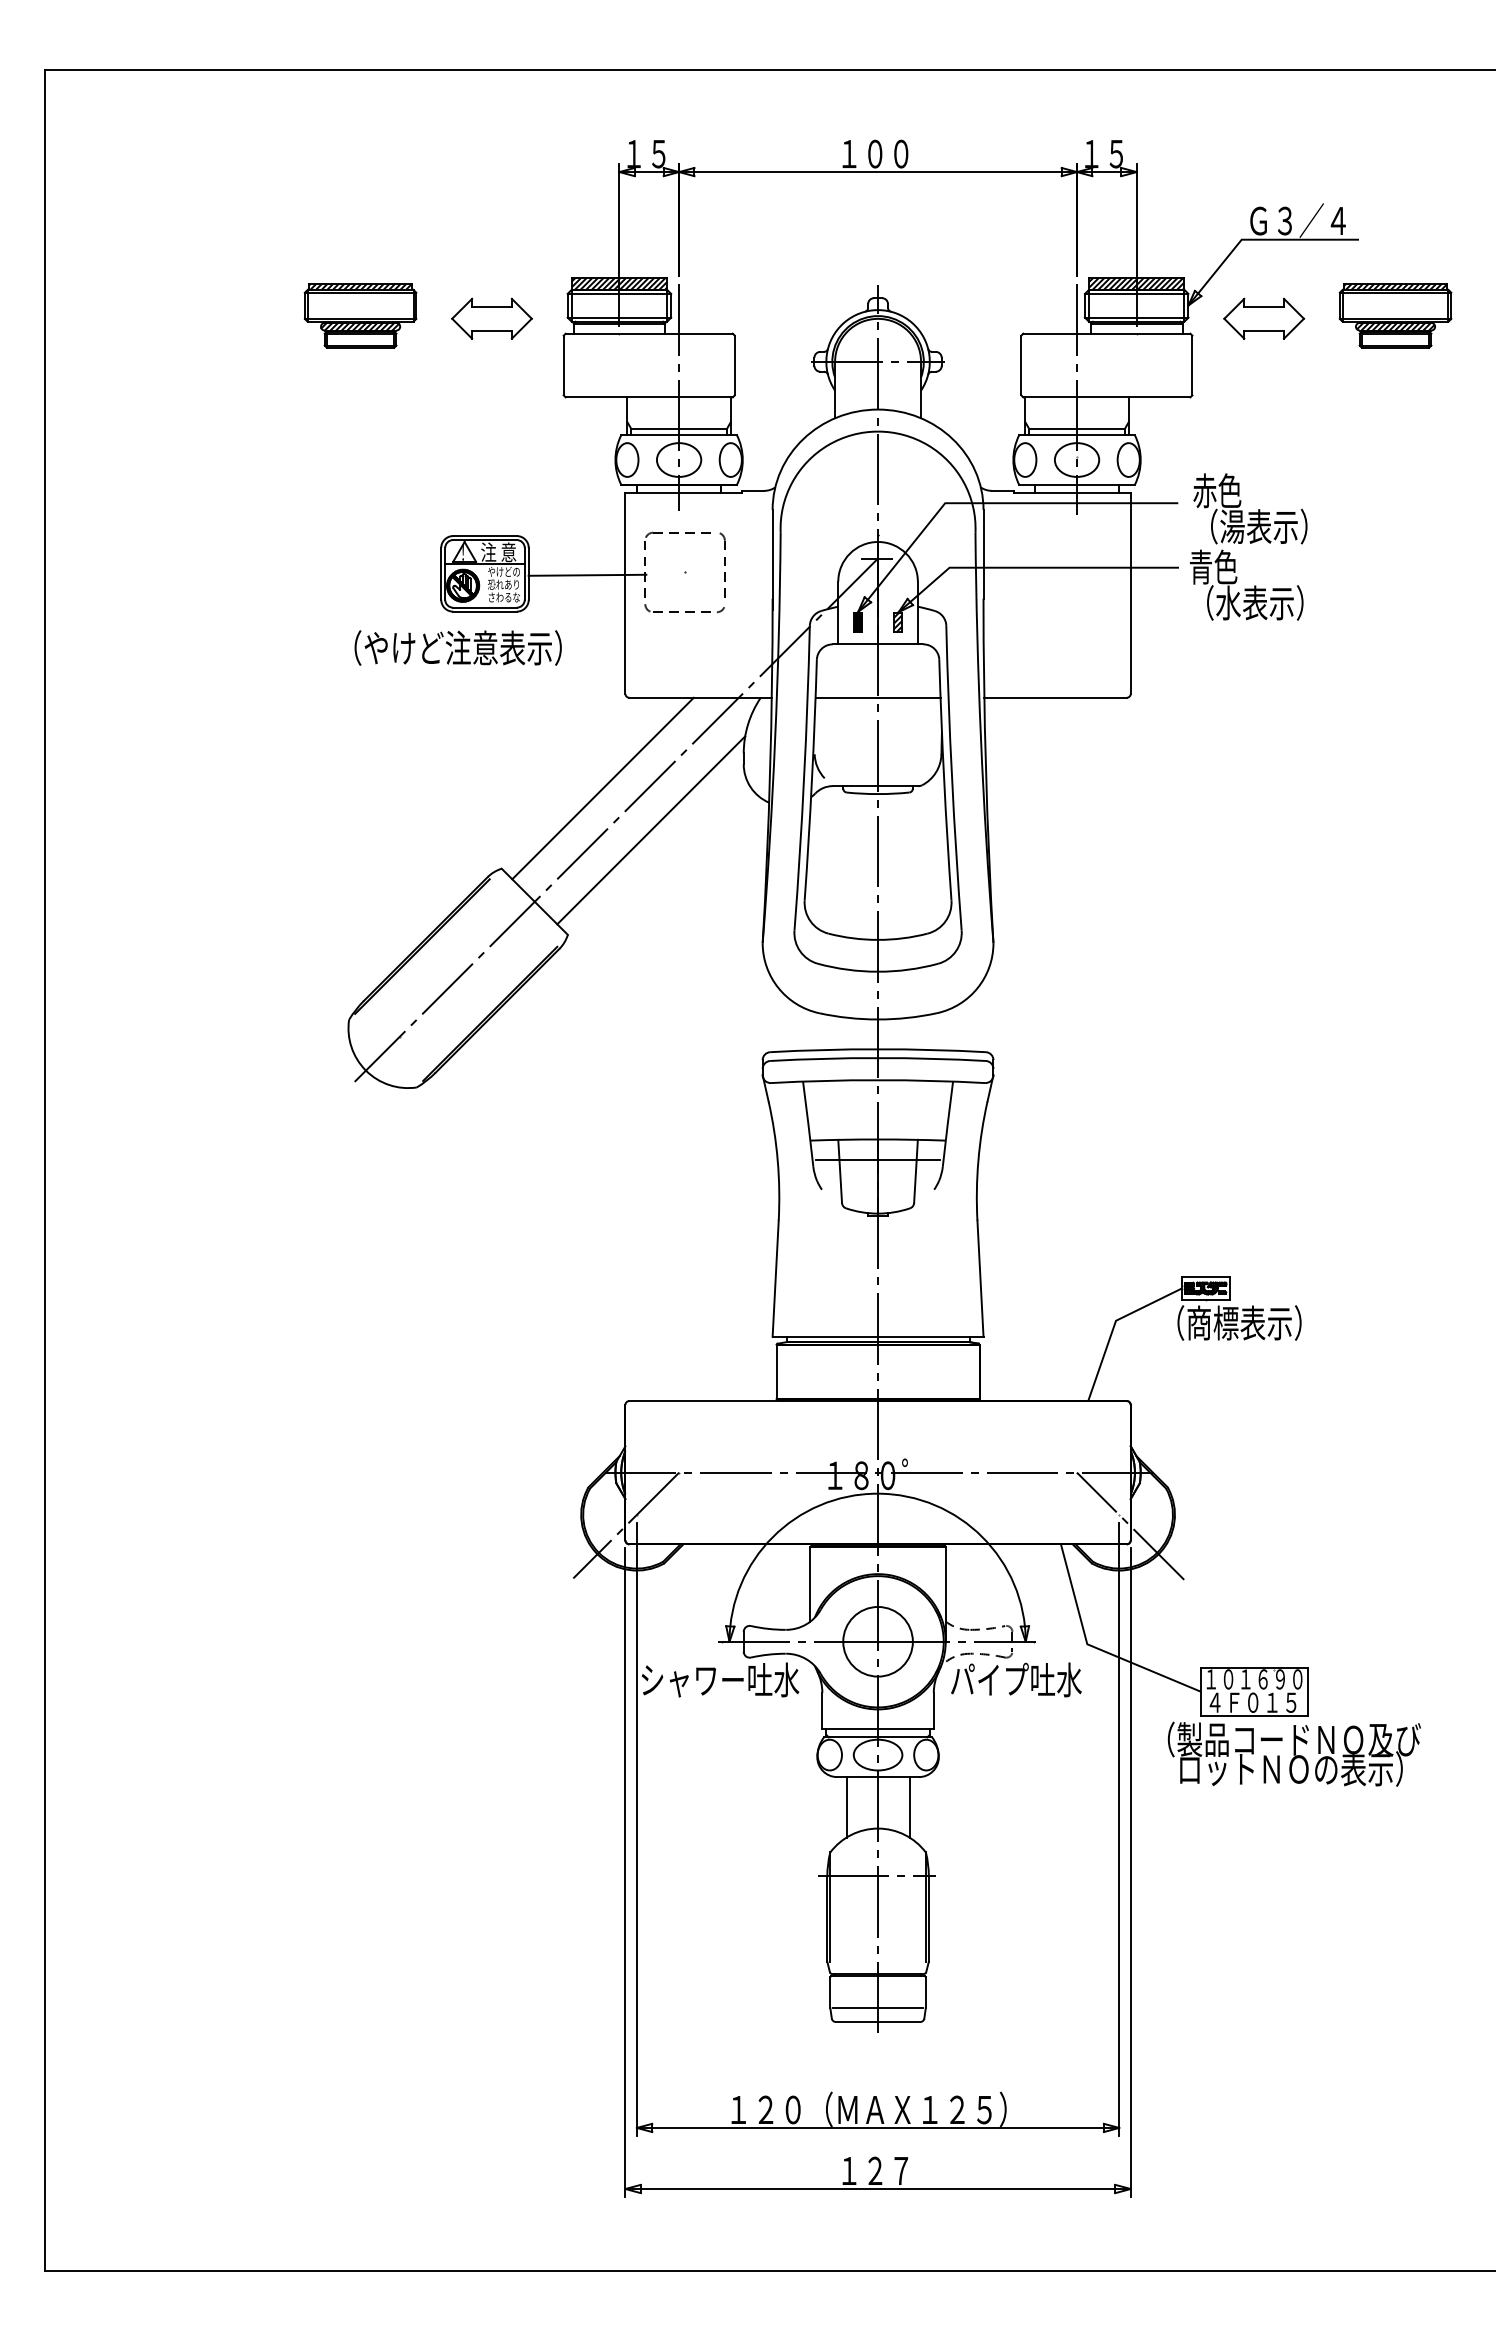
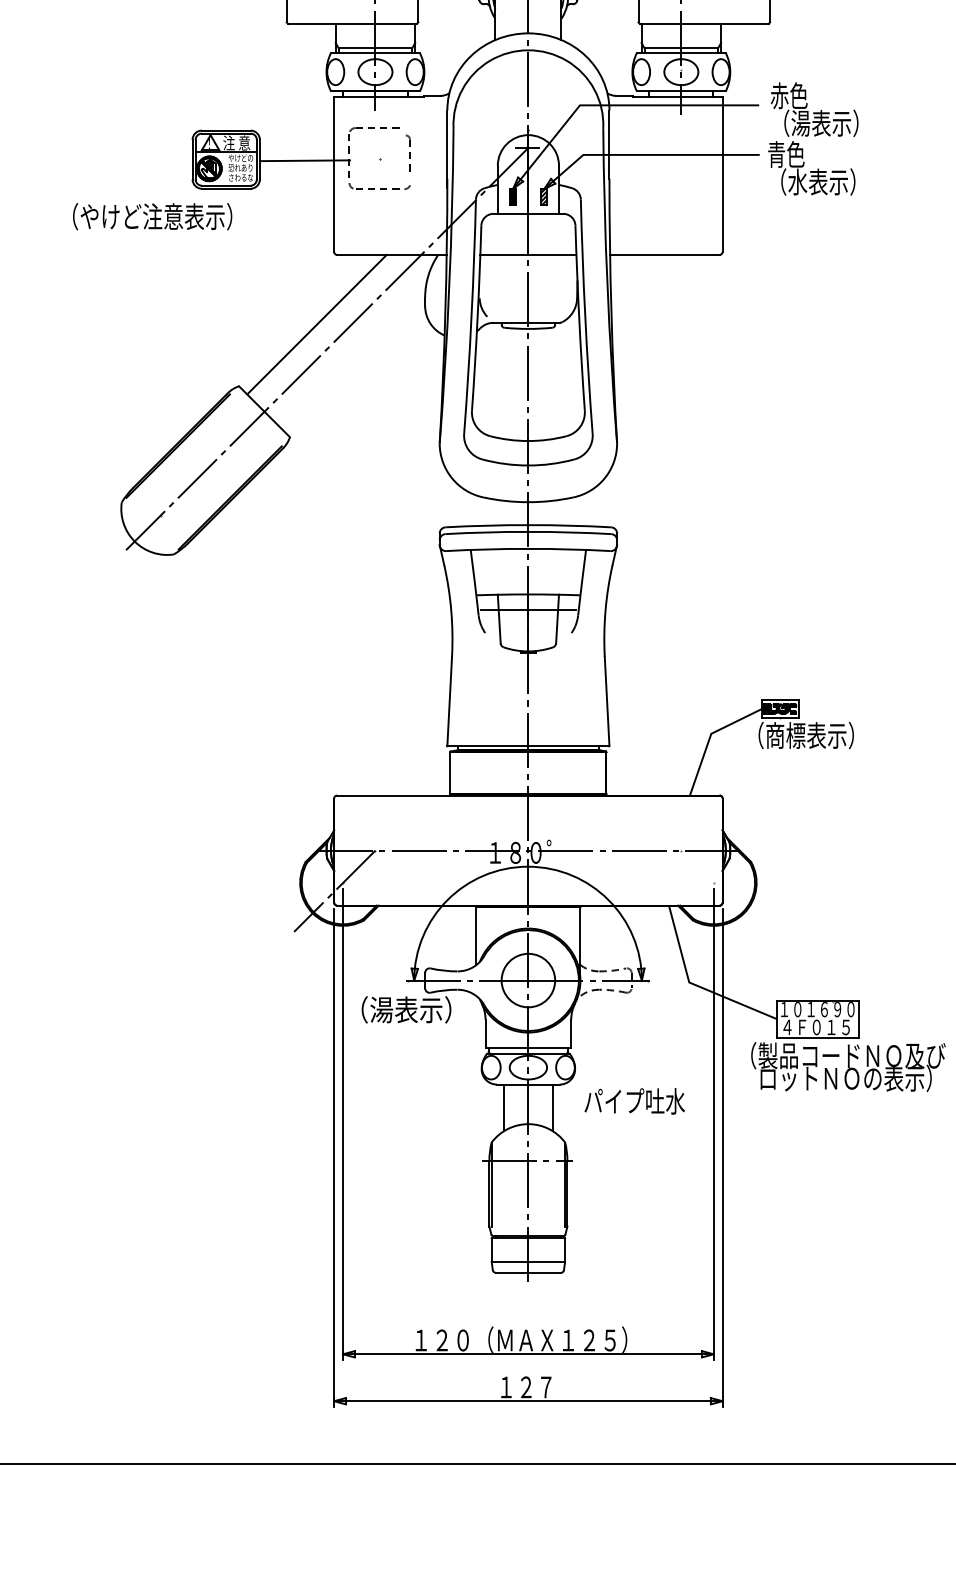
part: (722, 564) -> (408, 152), size x0.7
text: (457, 647) -> (152, 216), moved
line: (651, 830) -> (354, 356), removed
line: (1130, 1525) -> (722, 891), removed
text: (720, 1679) -> (407, 1009), シャワー吐水 -> （湯表示）
text: (1016, 1679) -> (634, 1101), moved

